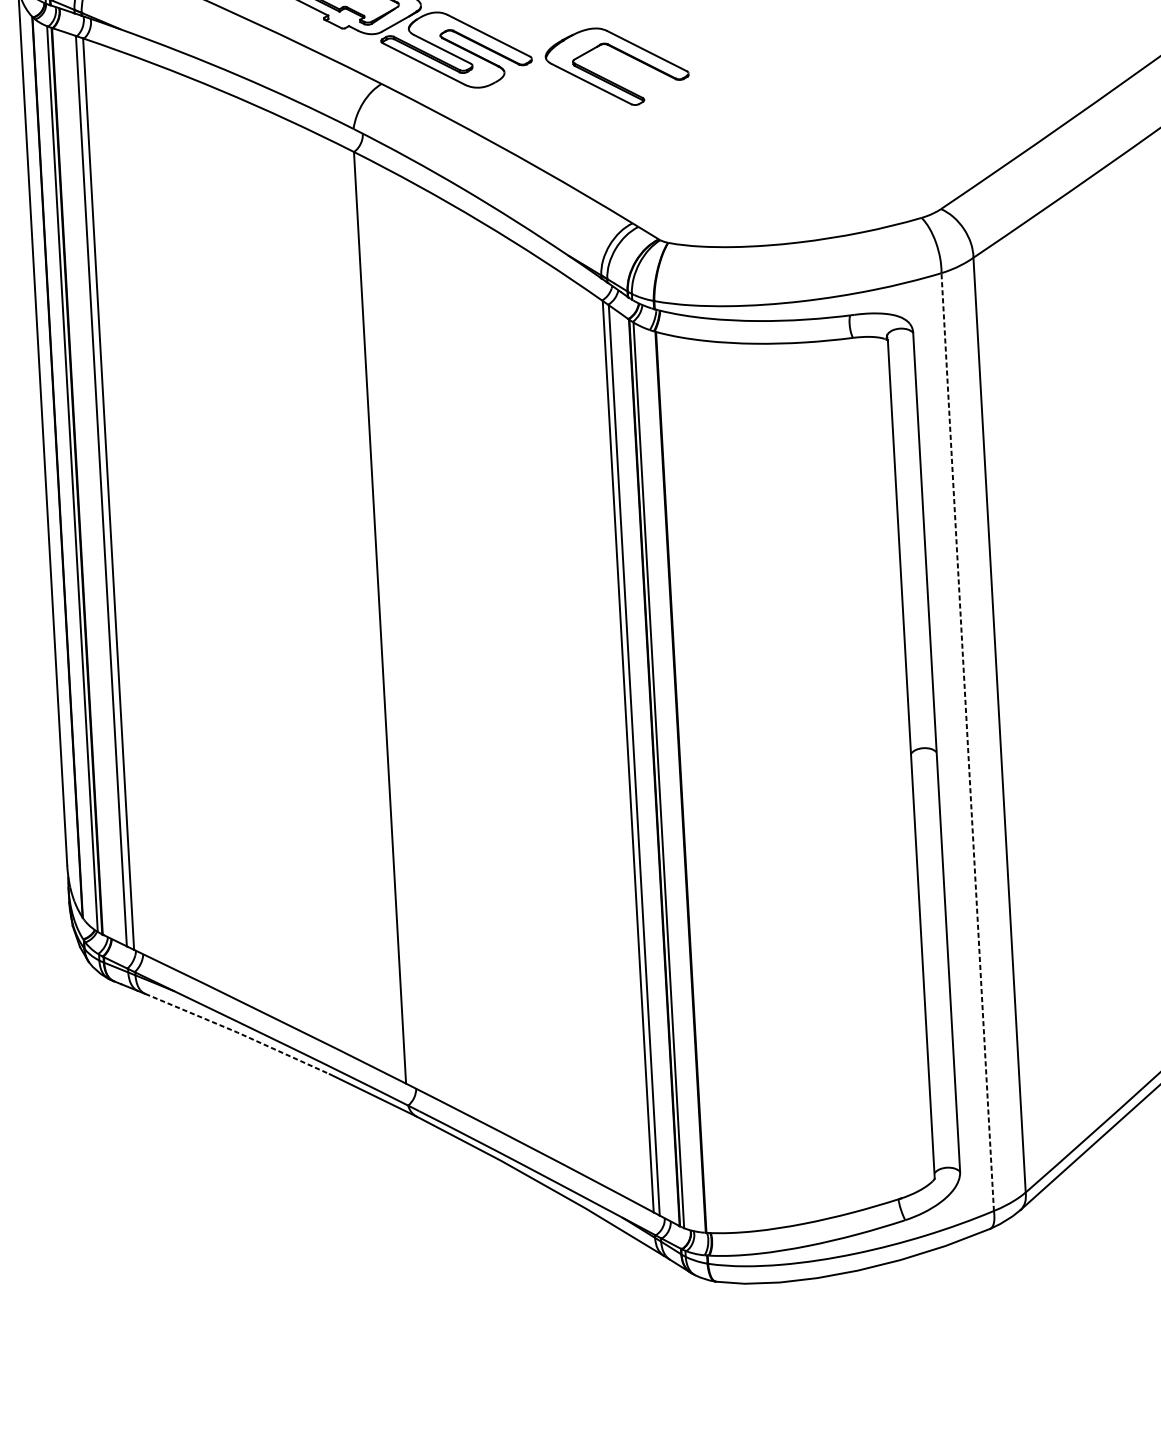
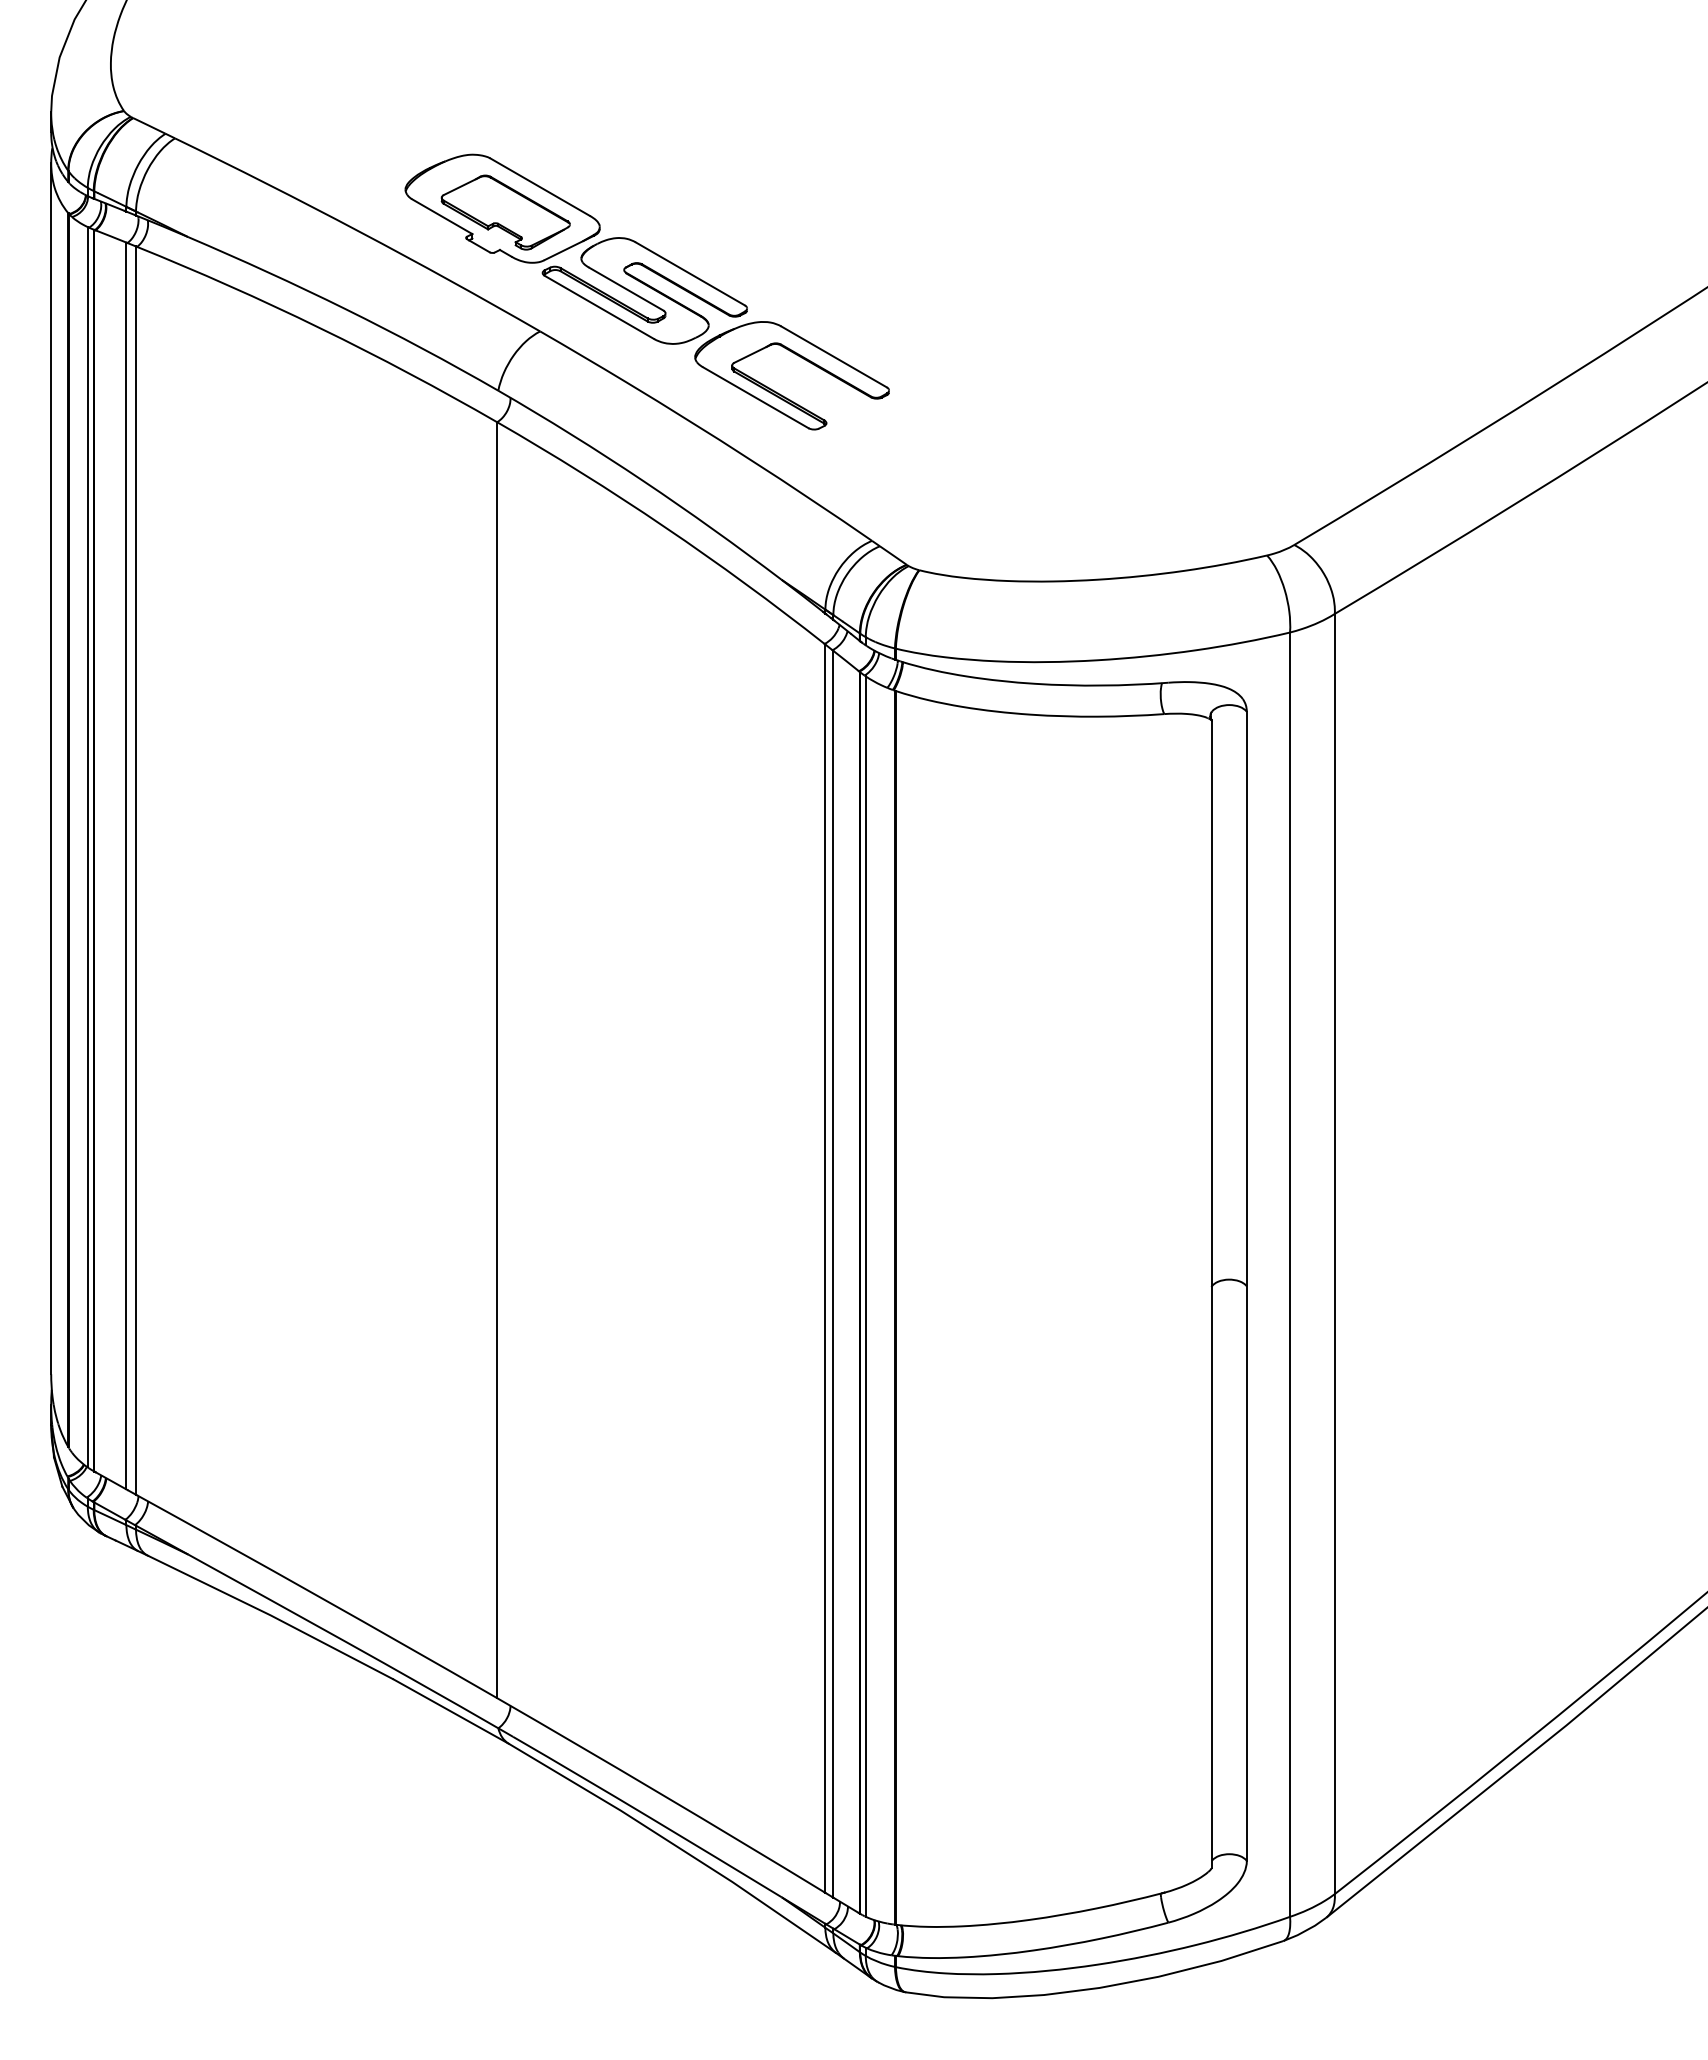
part: (621, 53) -> (799, 357), moved
line: (968, 741) -> (1290, 1274), dashed -> solid
line: (237, 1032) -> (271, 1615), dashed -> solid

